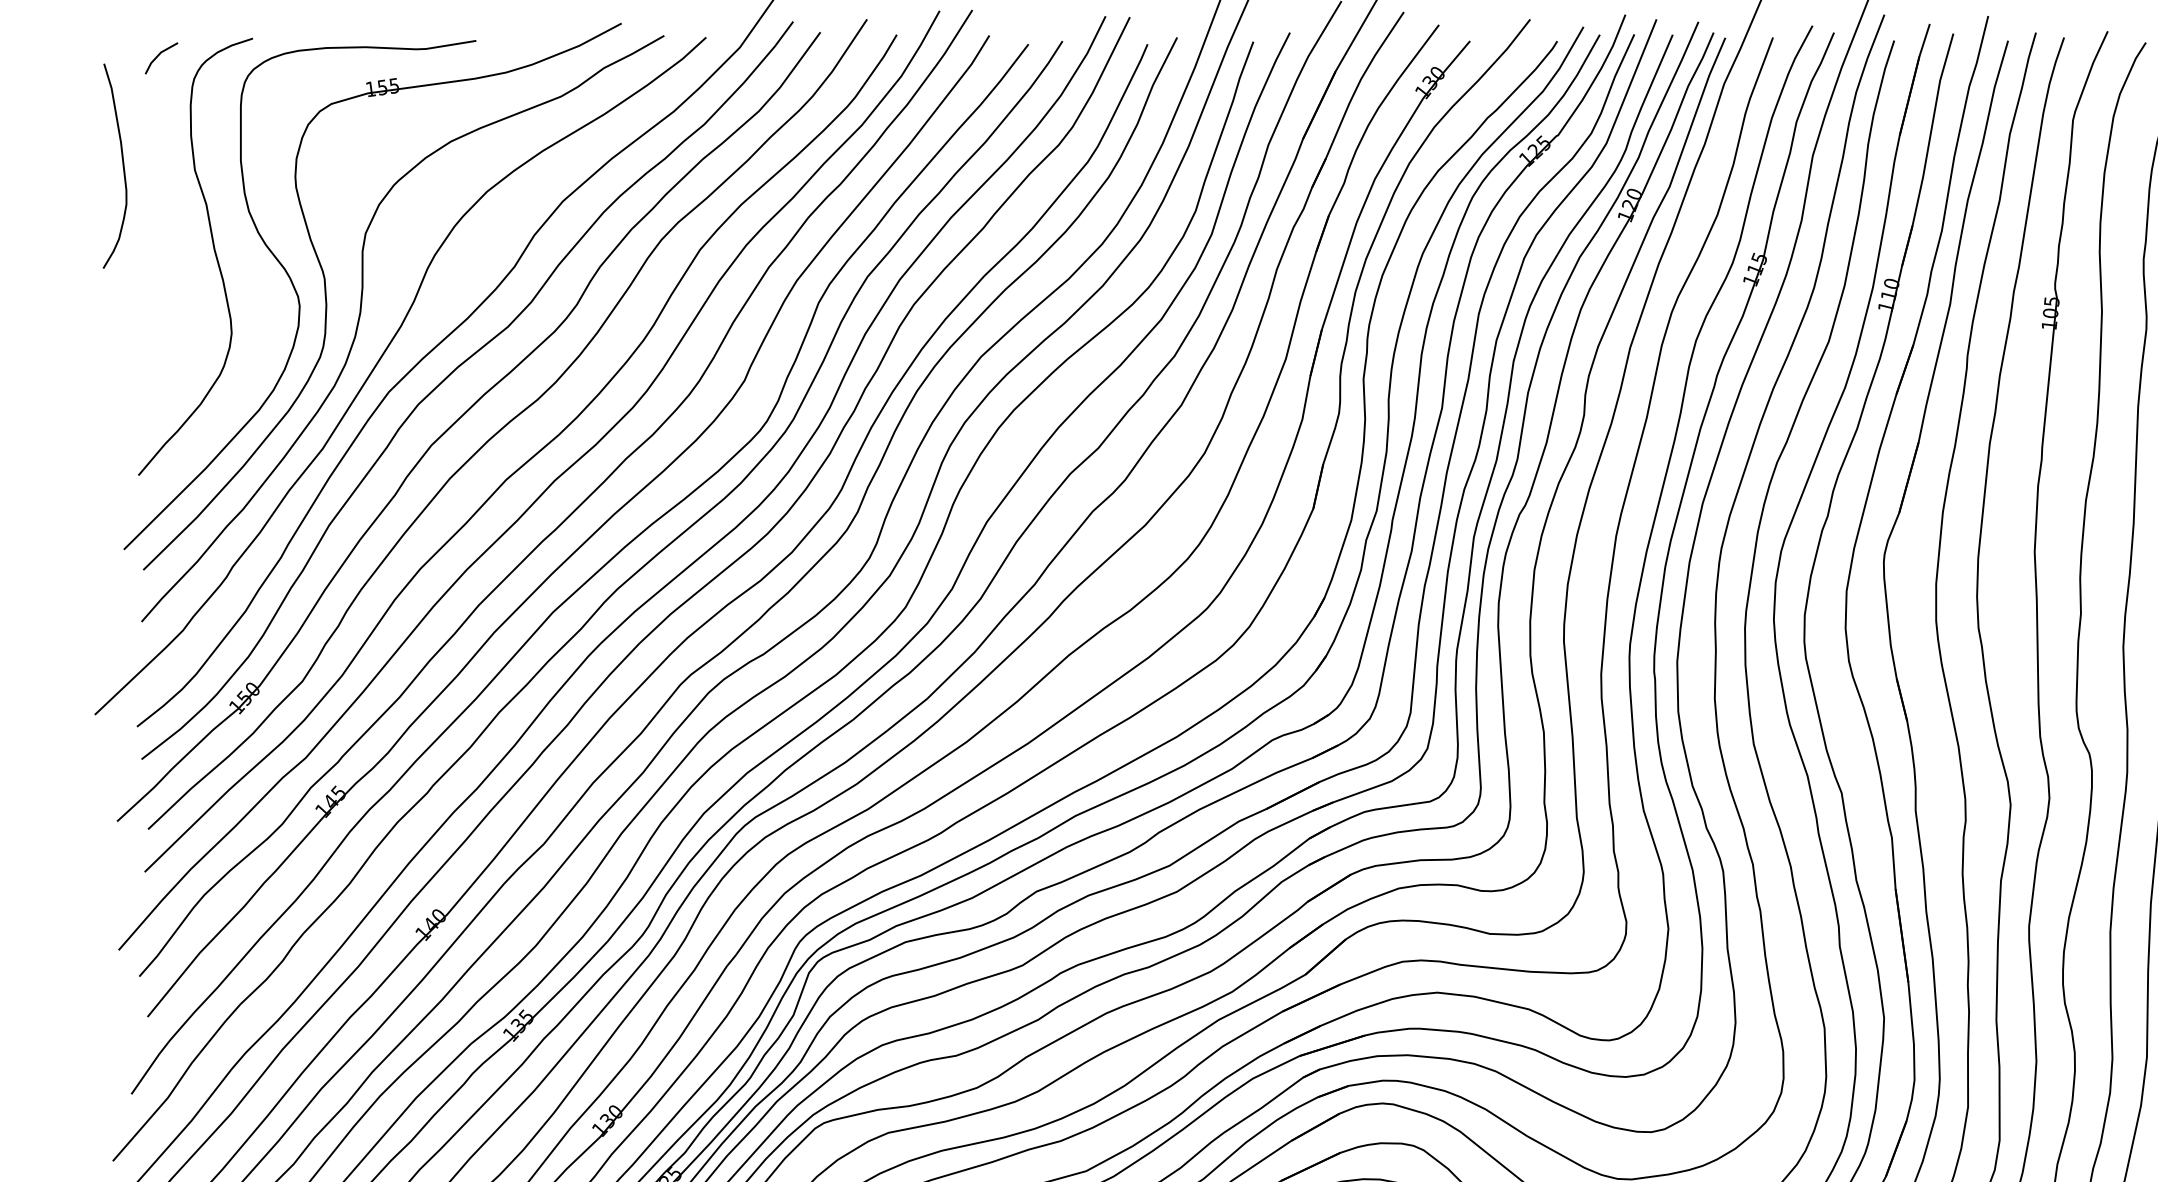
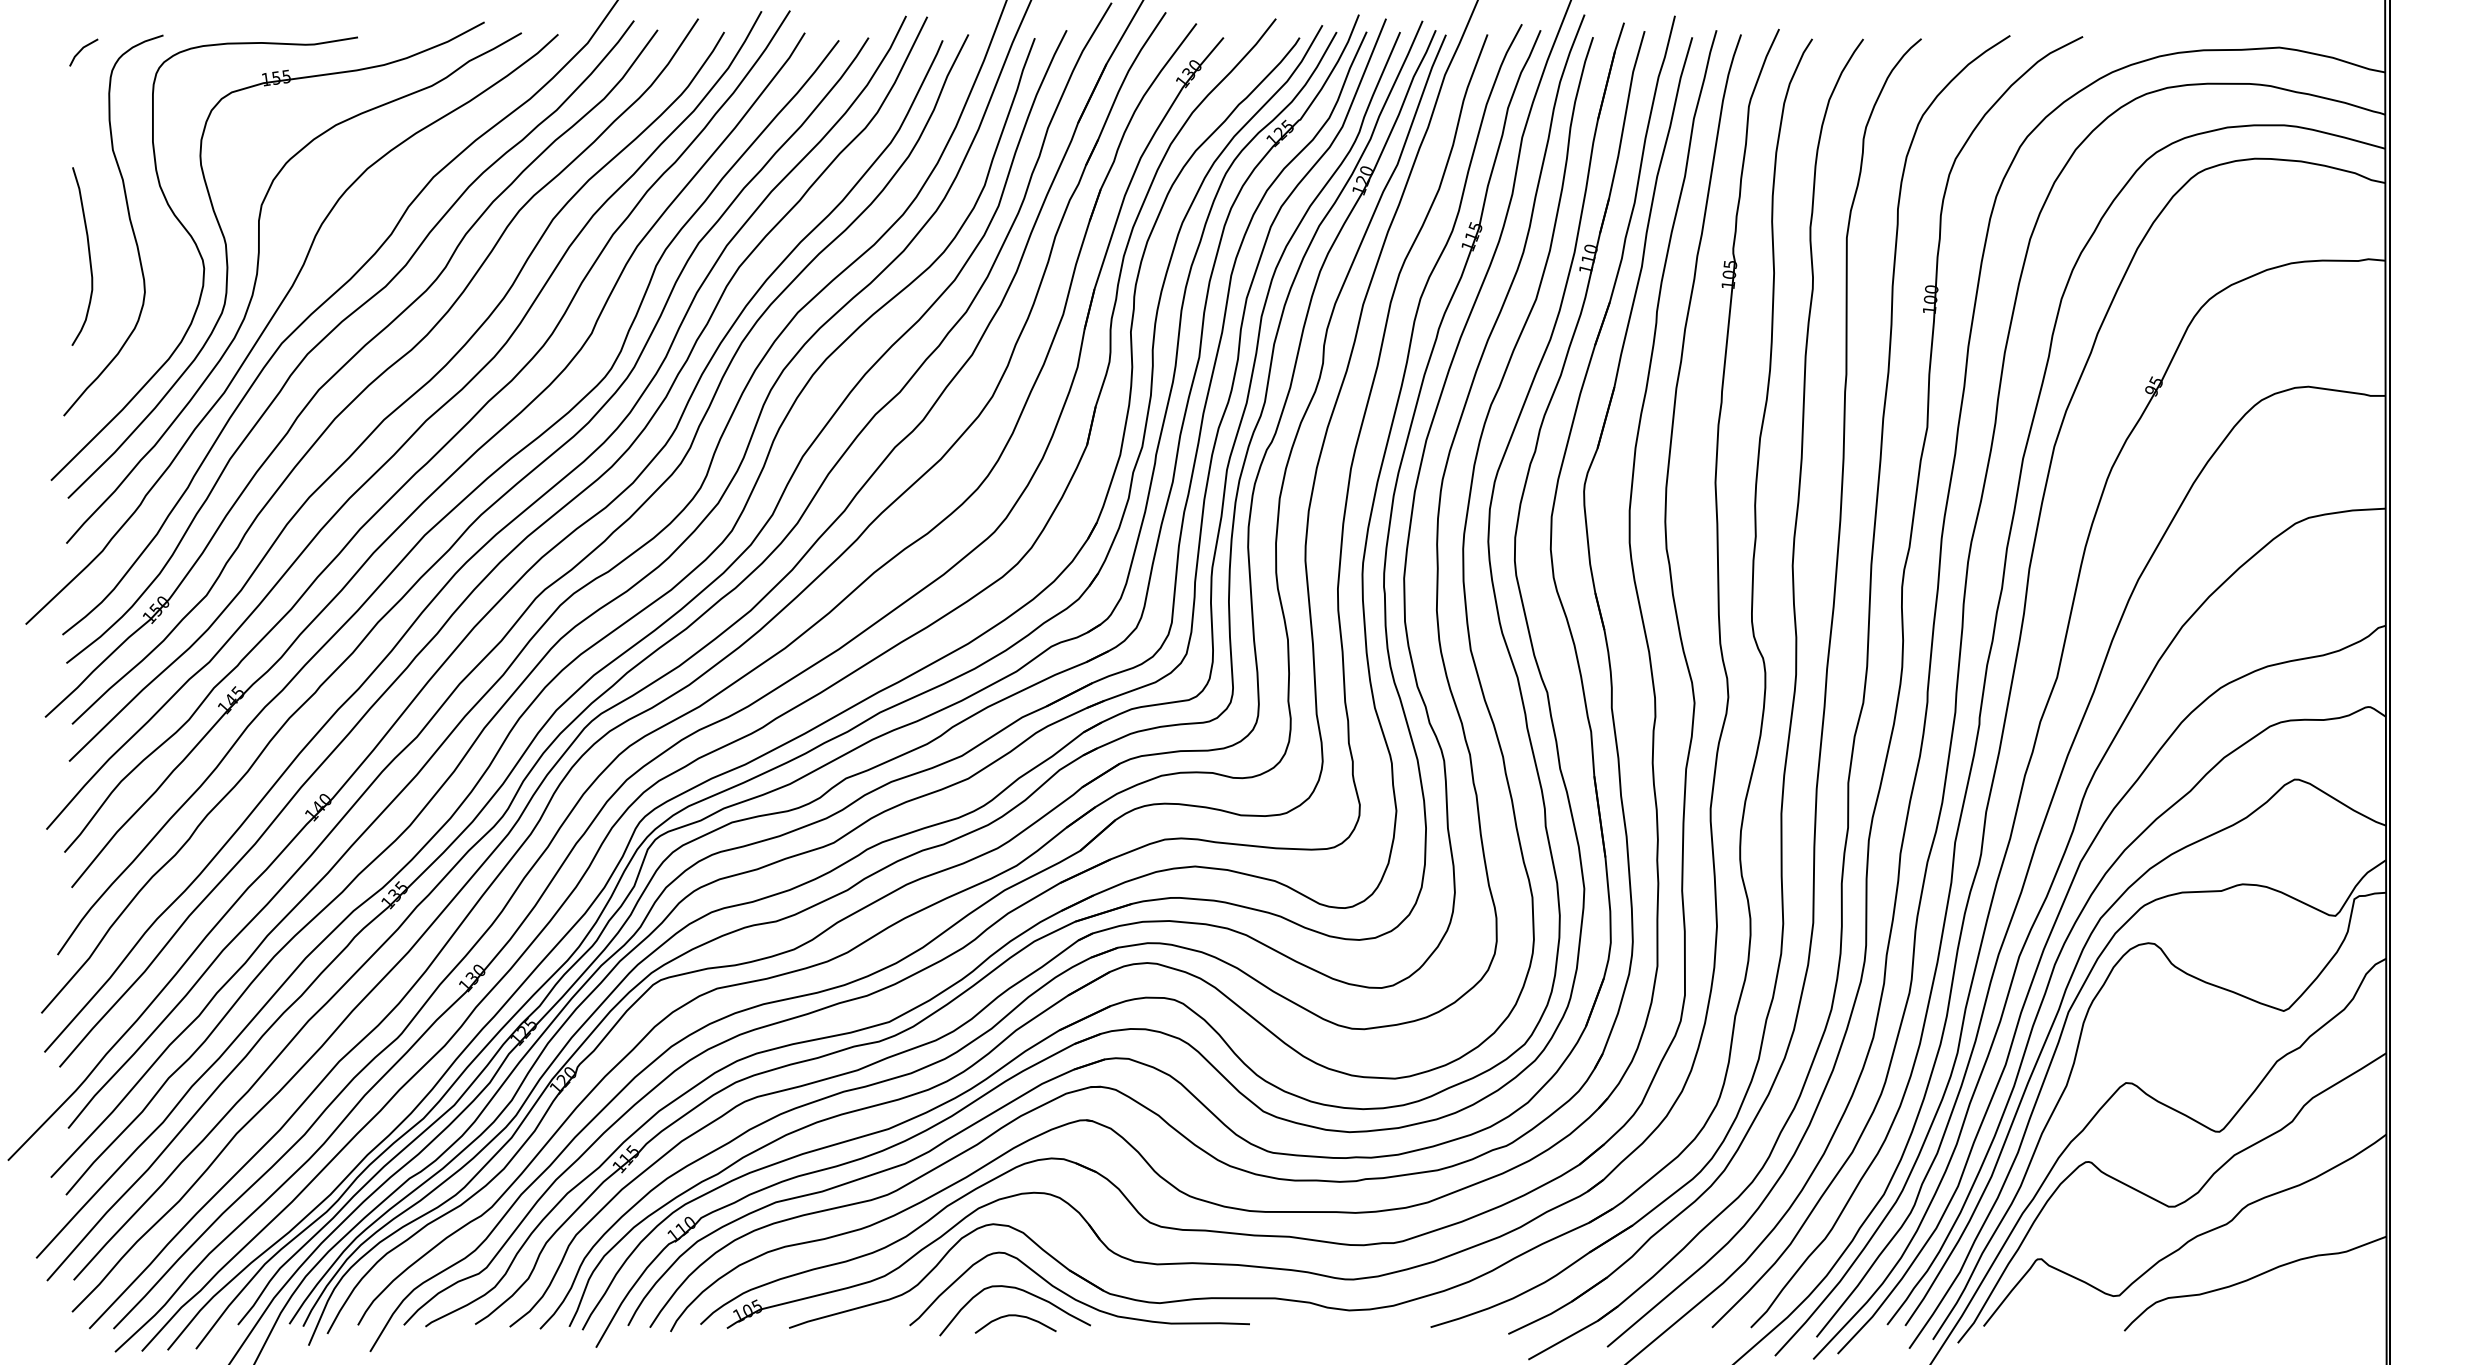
curve: (122, 164) -> (88, 255), moved

